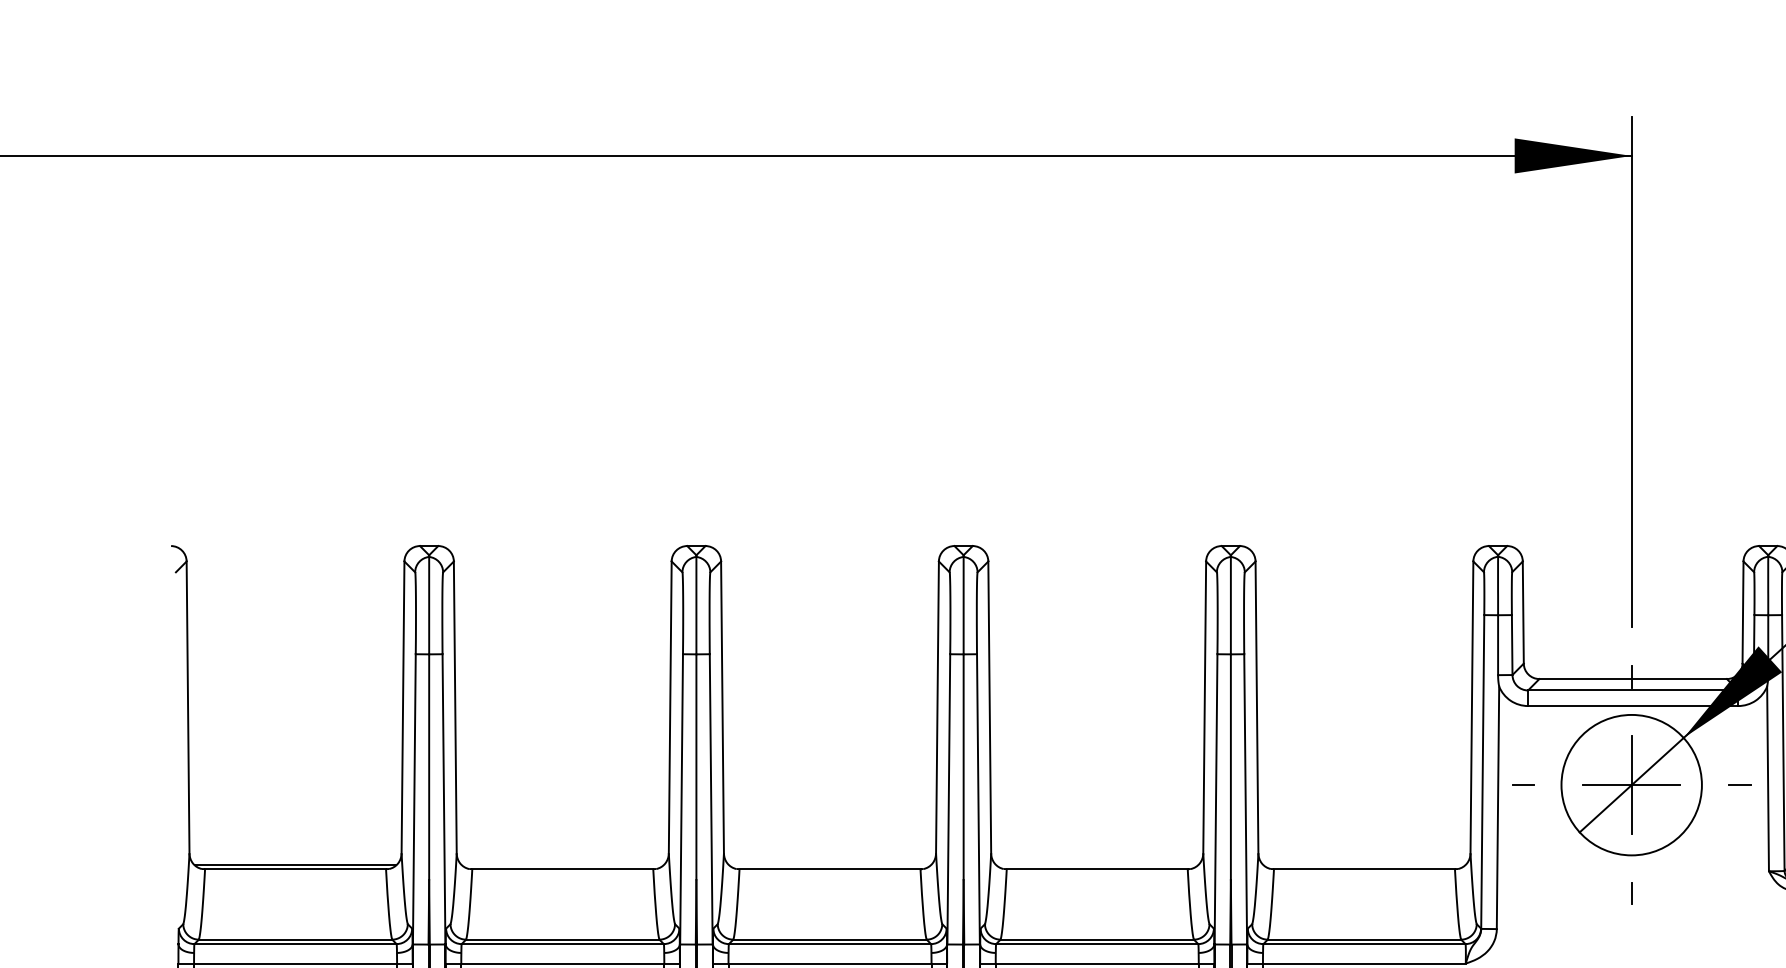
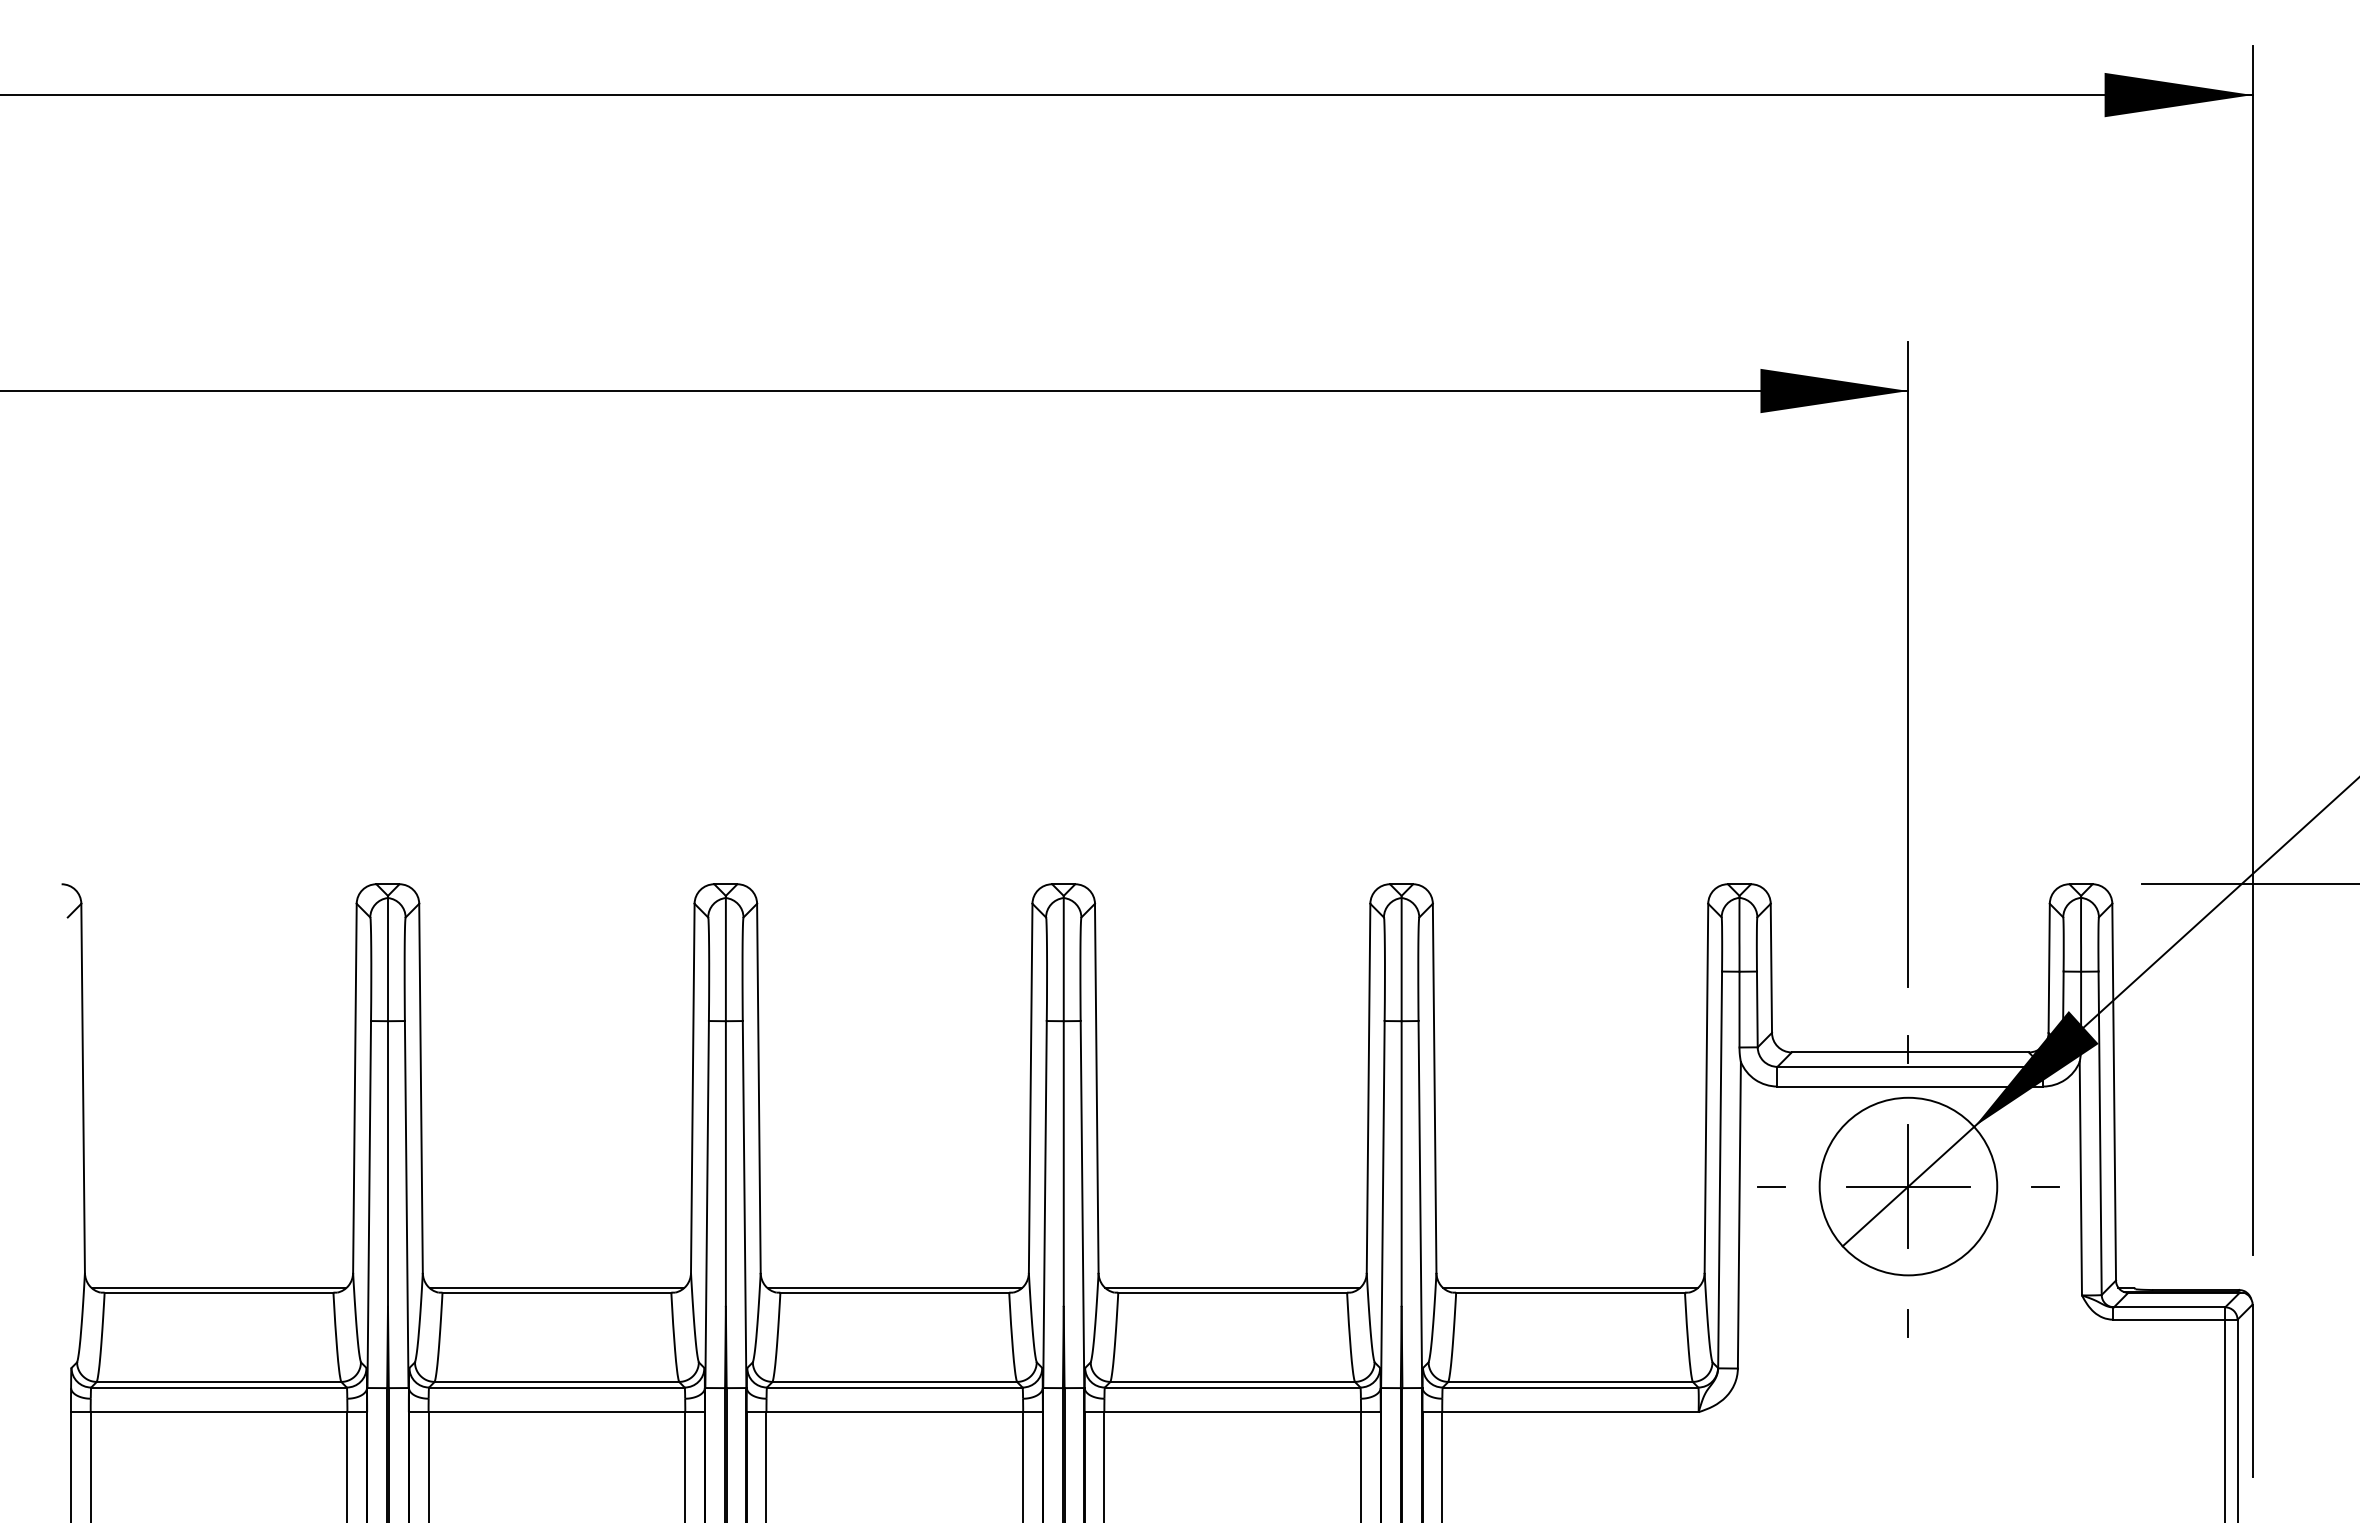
line: (562, 864) -> (556, 1287), added
line: (829, 864) -> (894, 1287), added
line: (1097, 864) -> (1232, 1287), added
line: (1364, 864) -> (1570, 1287), added

